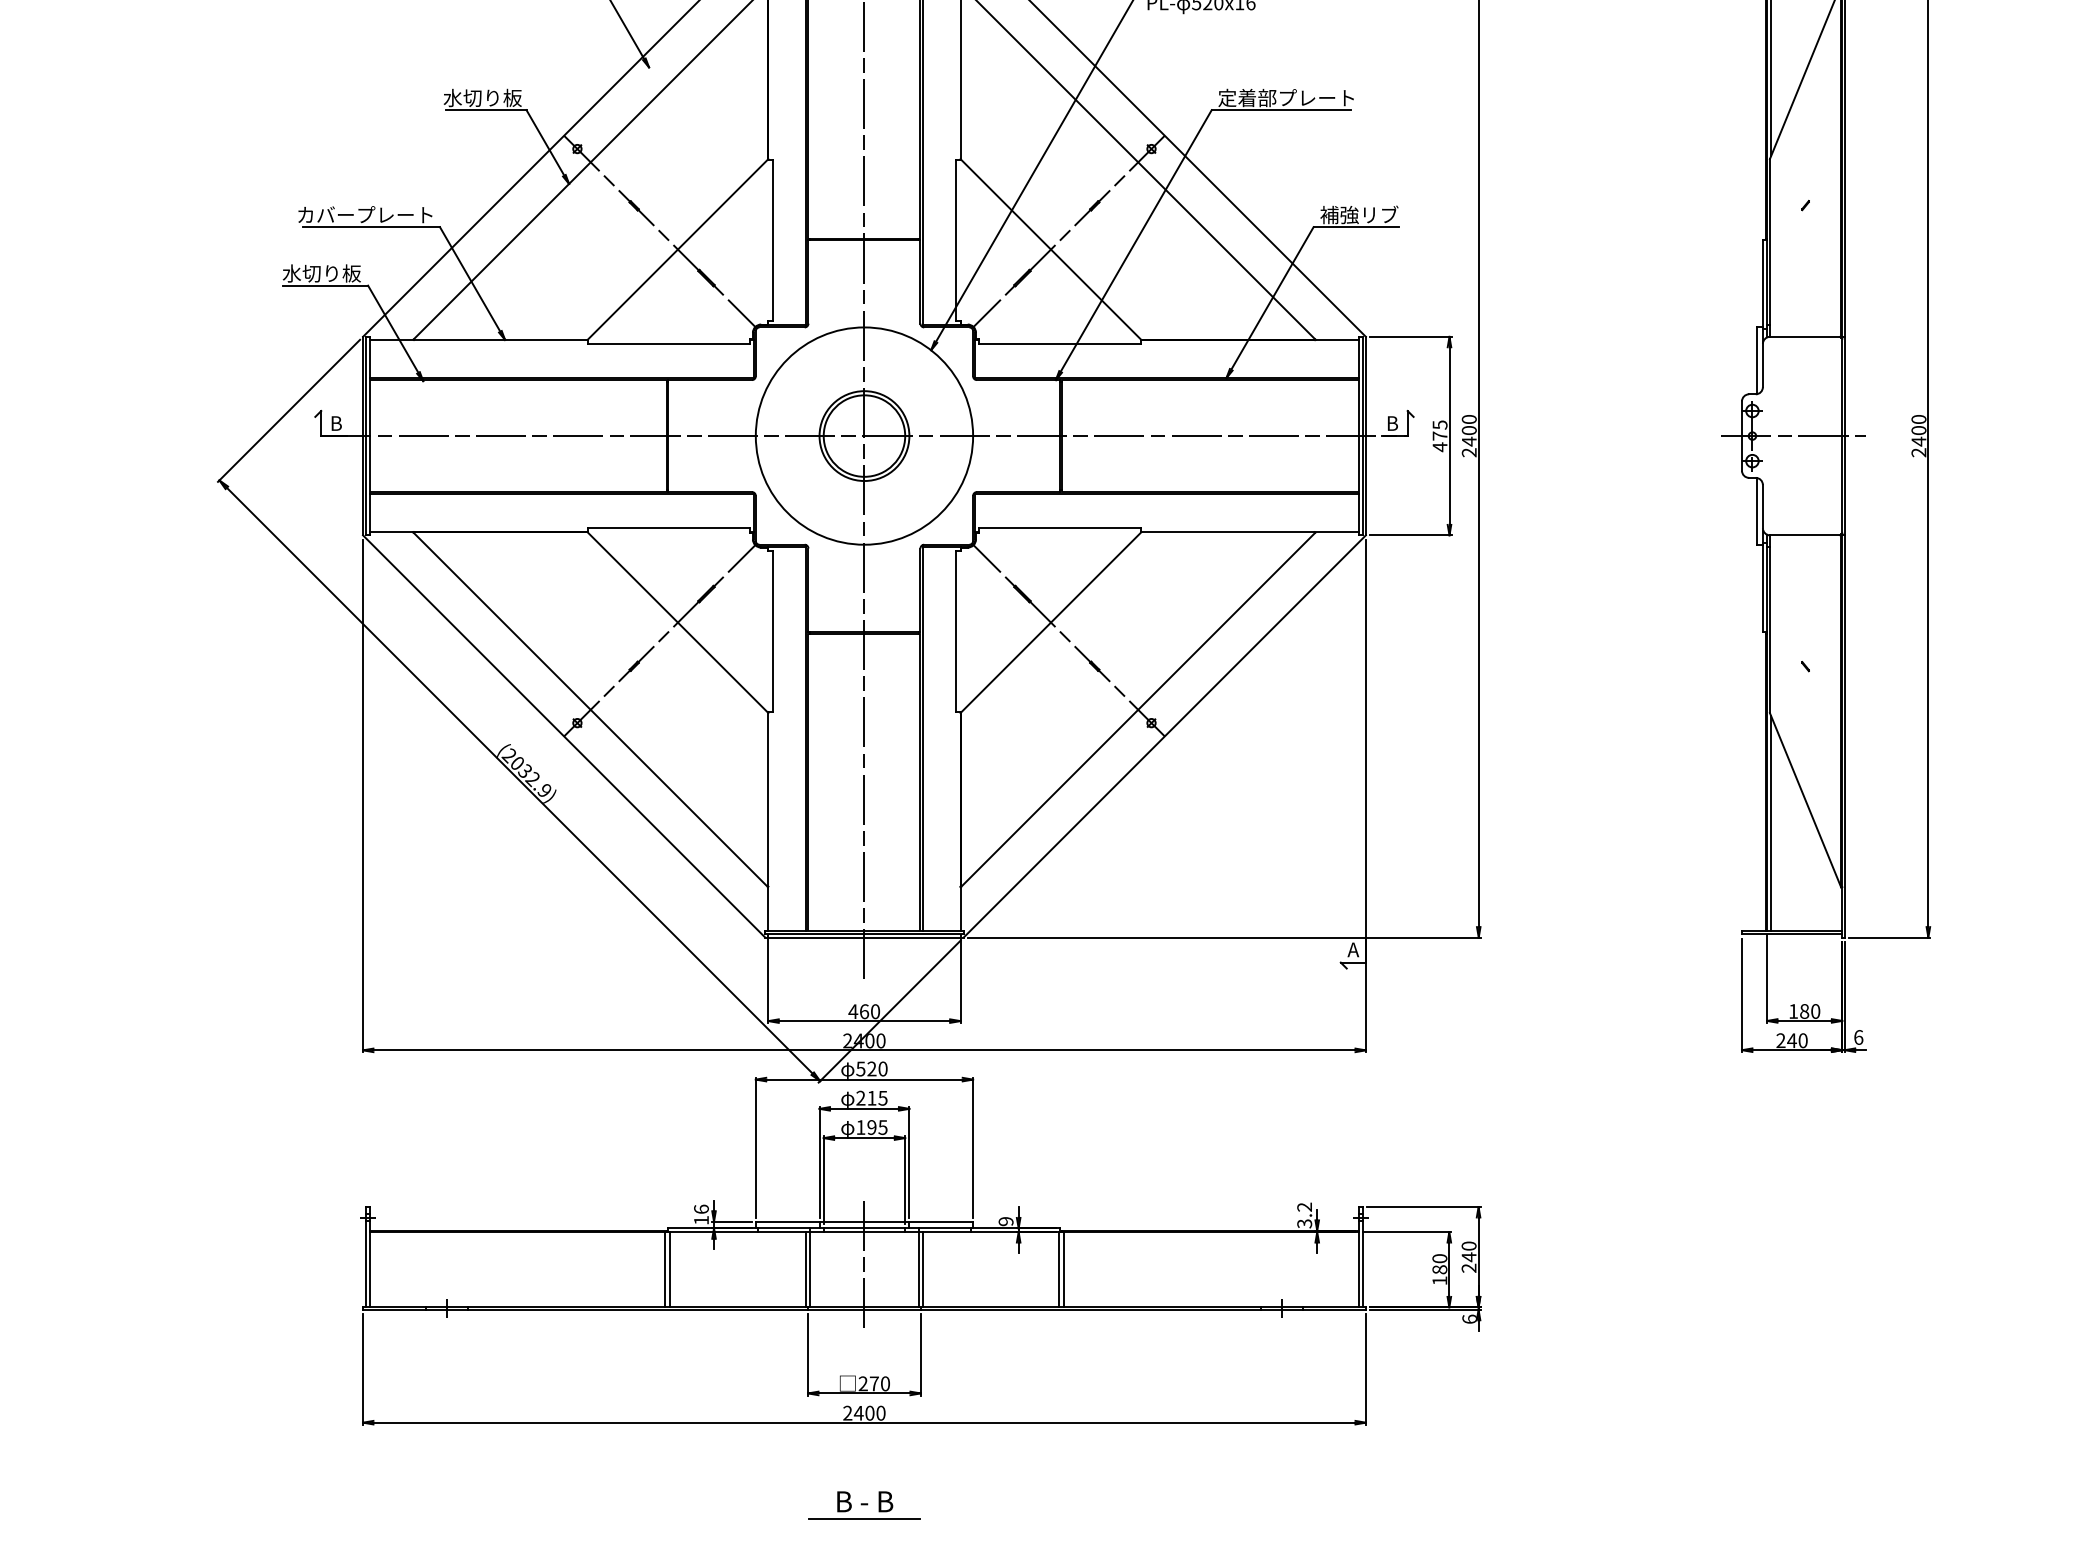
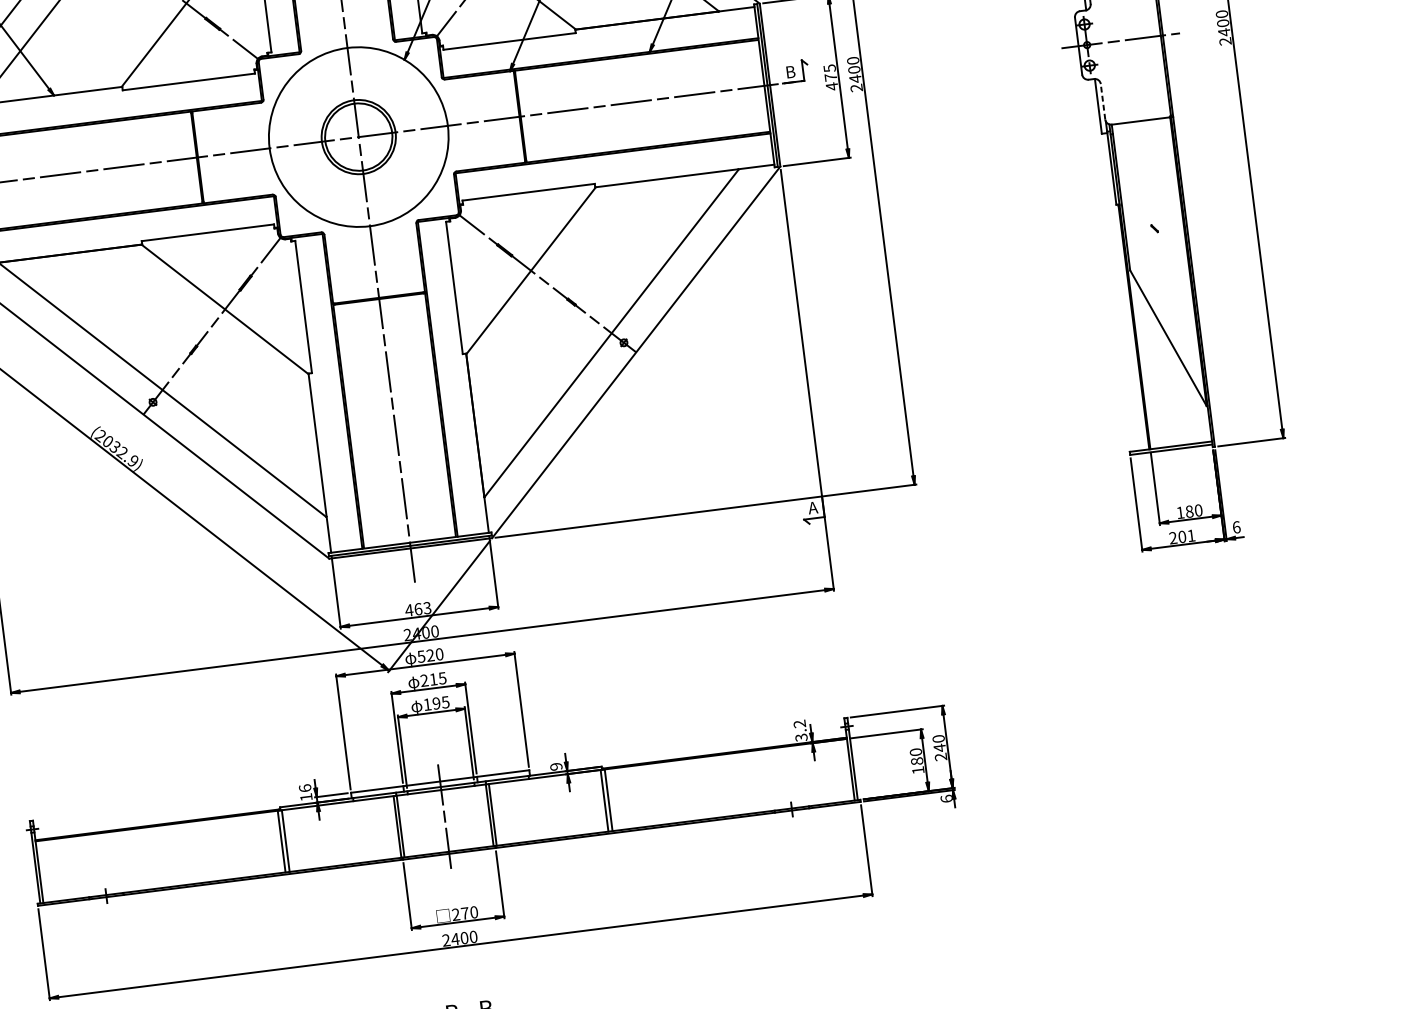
line: (1762, 506) -> (1102, 101), solid -> dashed
line: (1771, 823) -> (1142, 360), removed
text: (875, 1011) -> (427, 607), 460 -> 463
text: (1797, 1040) -> (1186, 536), 240 -> 201

